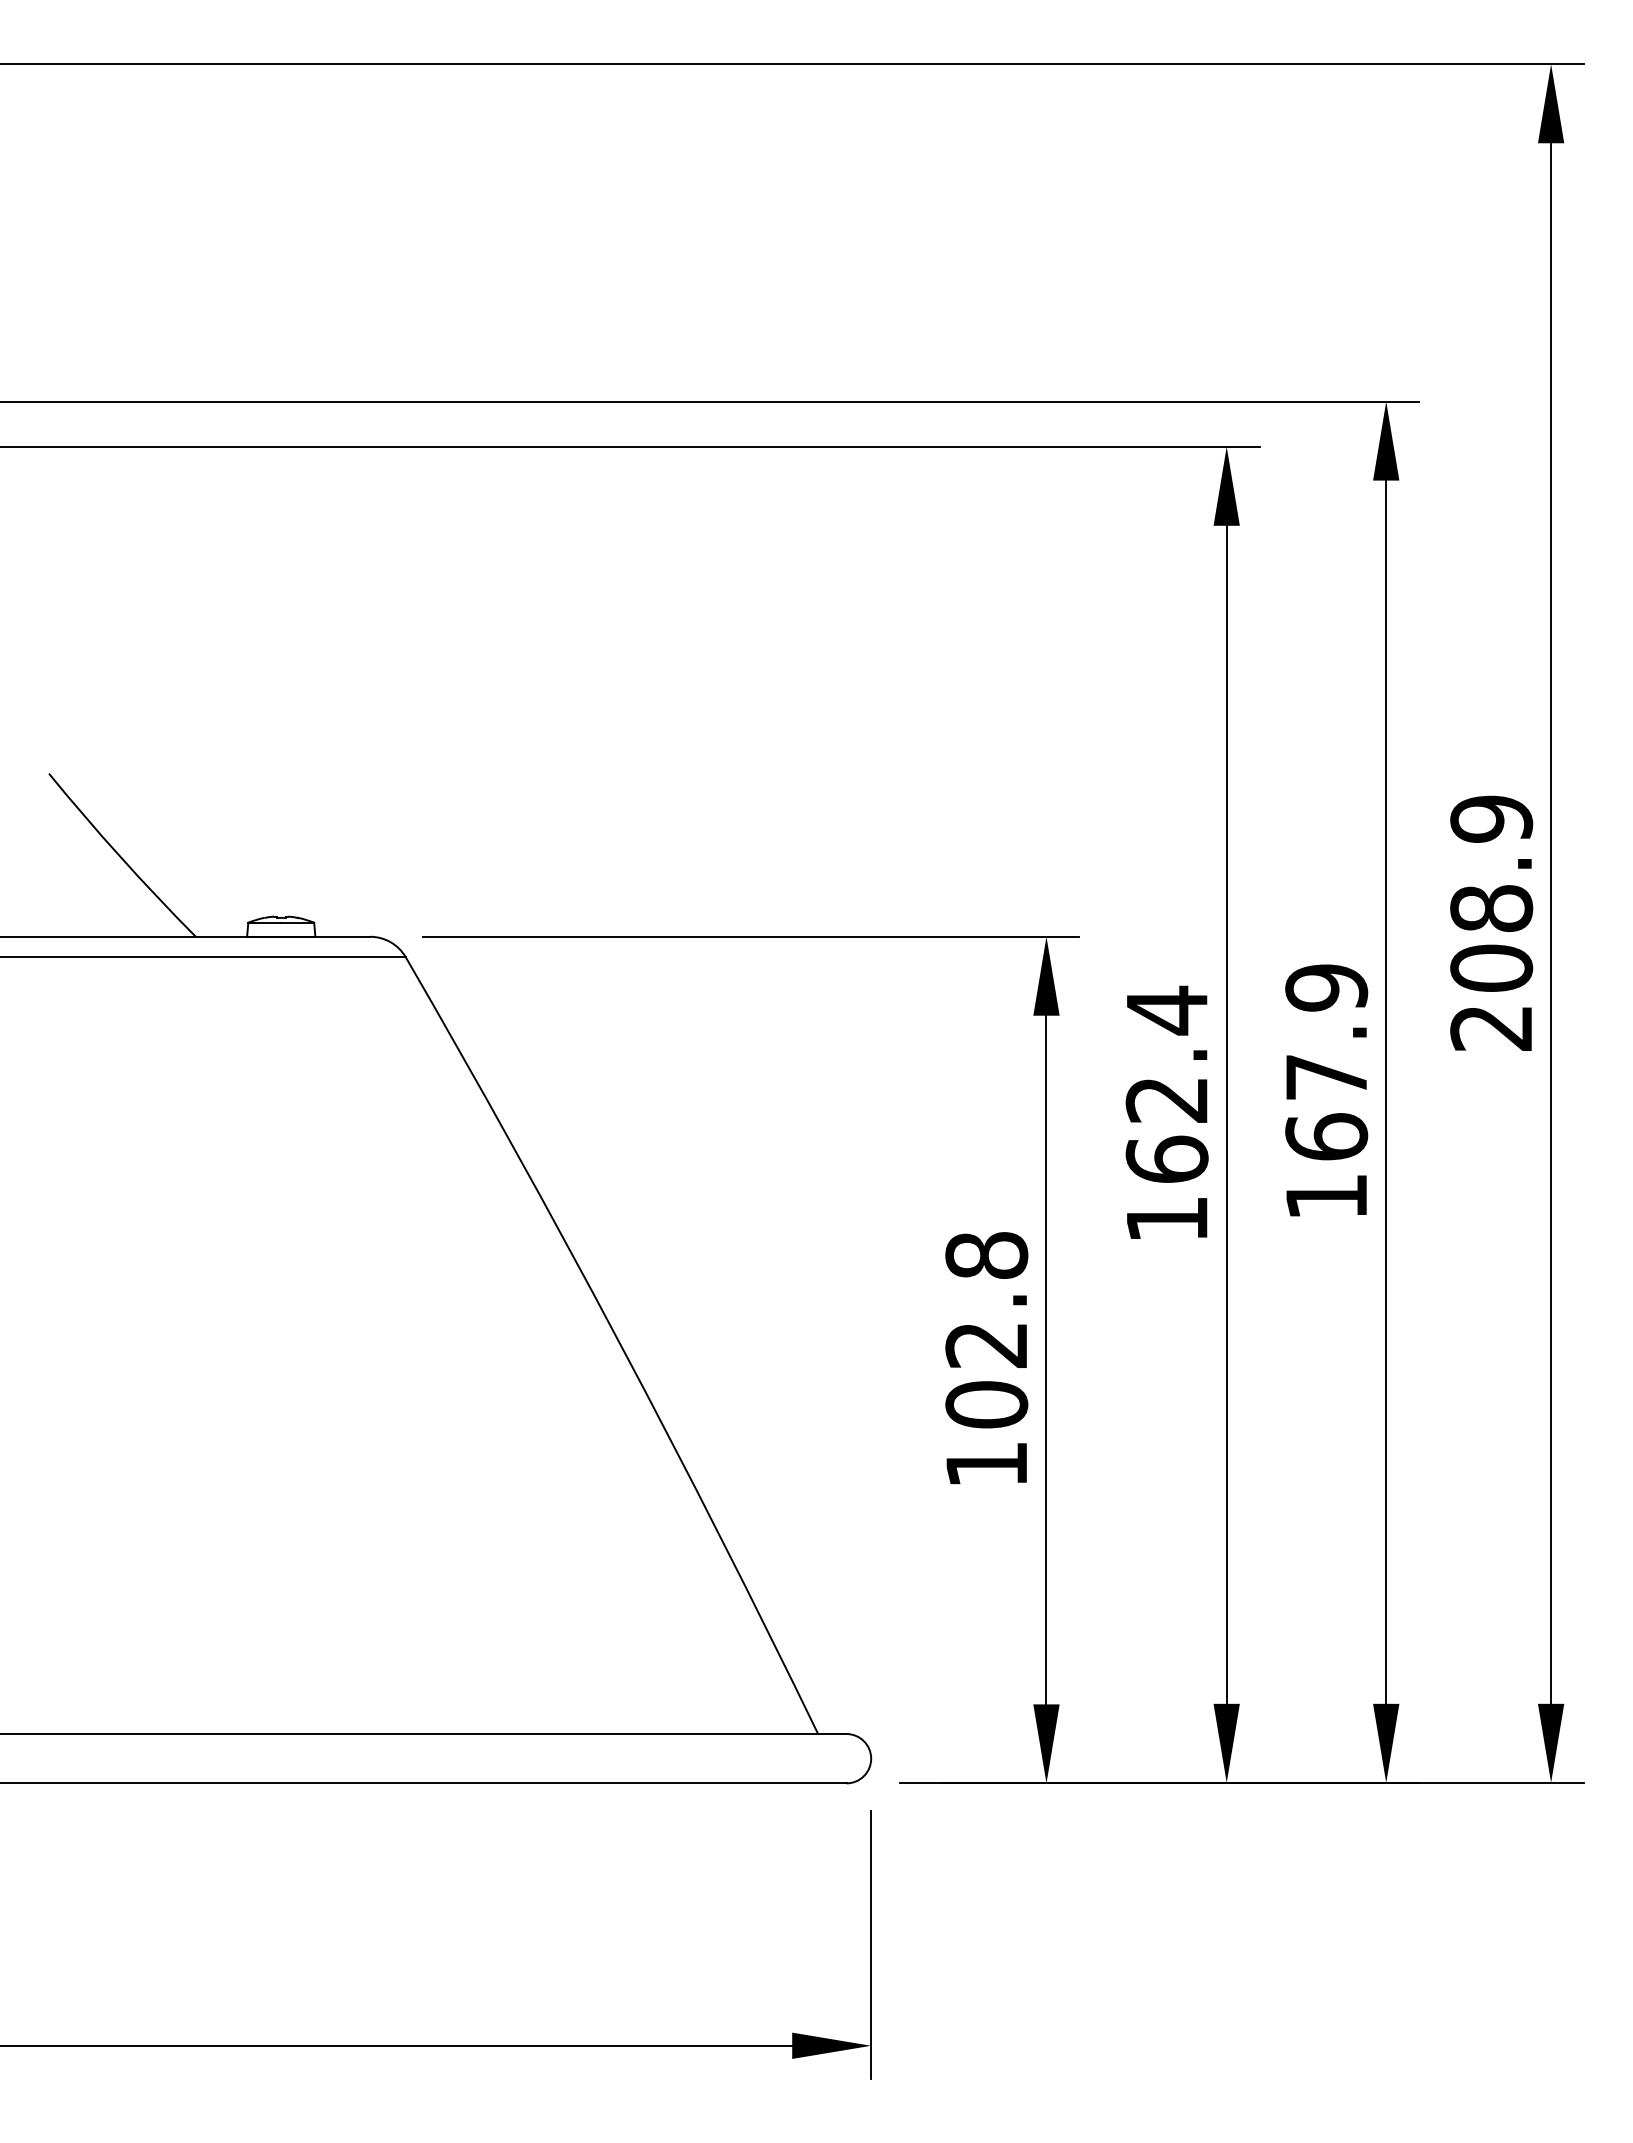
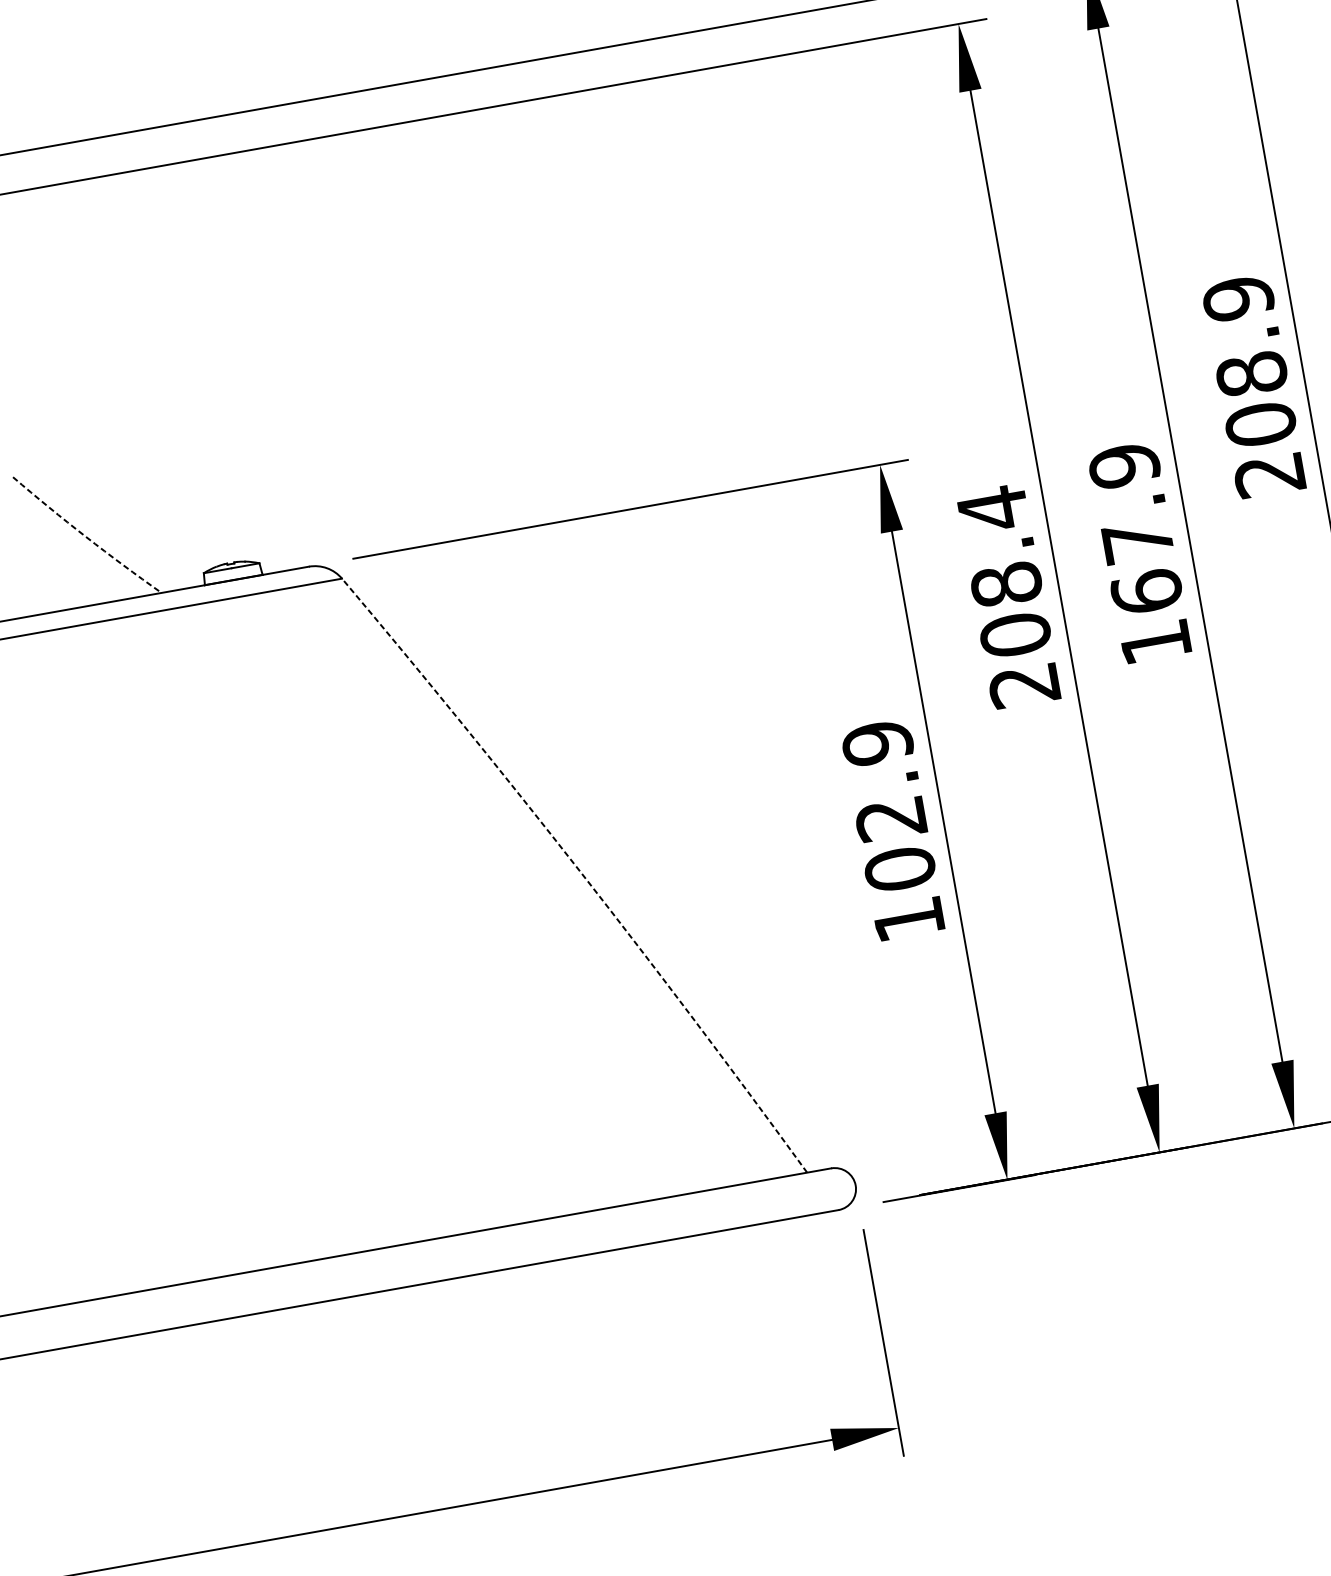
arc: (120, 856) -> (85, 536), solid -> dashed
text: (1166, 1159) -> (1014, 635), 162.4 -> 208.4
text: (986, 1255) -> (877, 743), 102.8 -> 102.9
arc: (619, 1341) -> (580, 871), solid -> dashed

